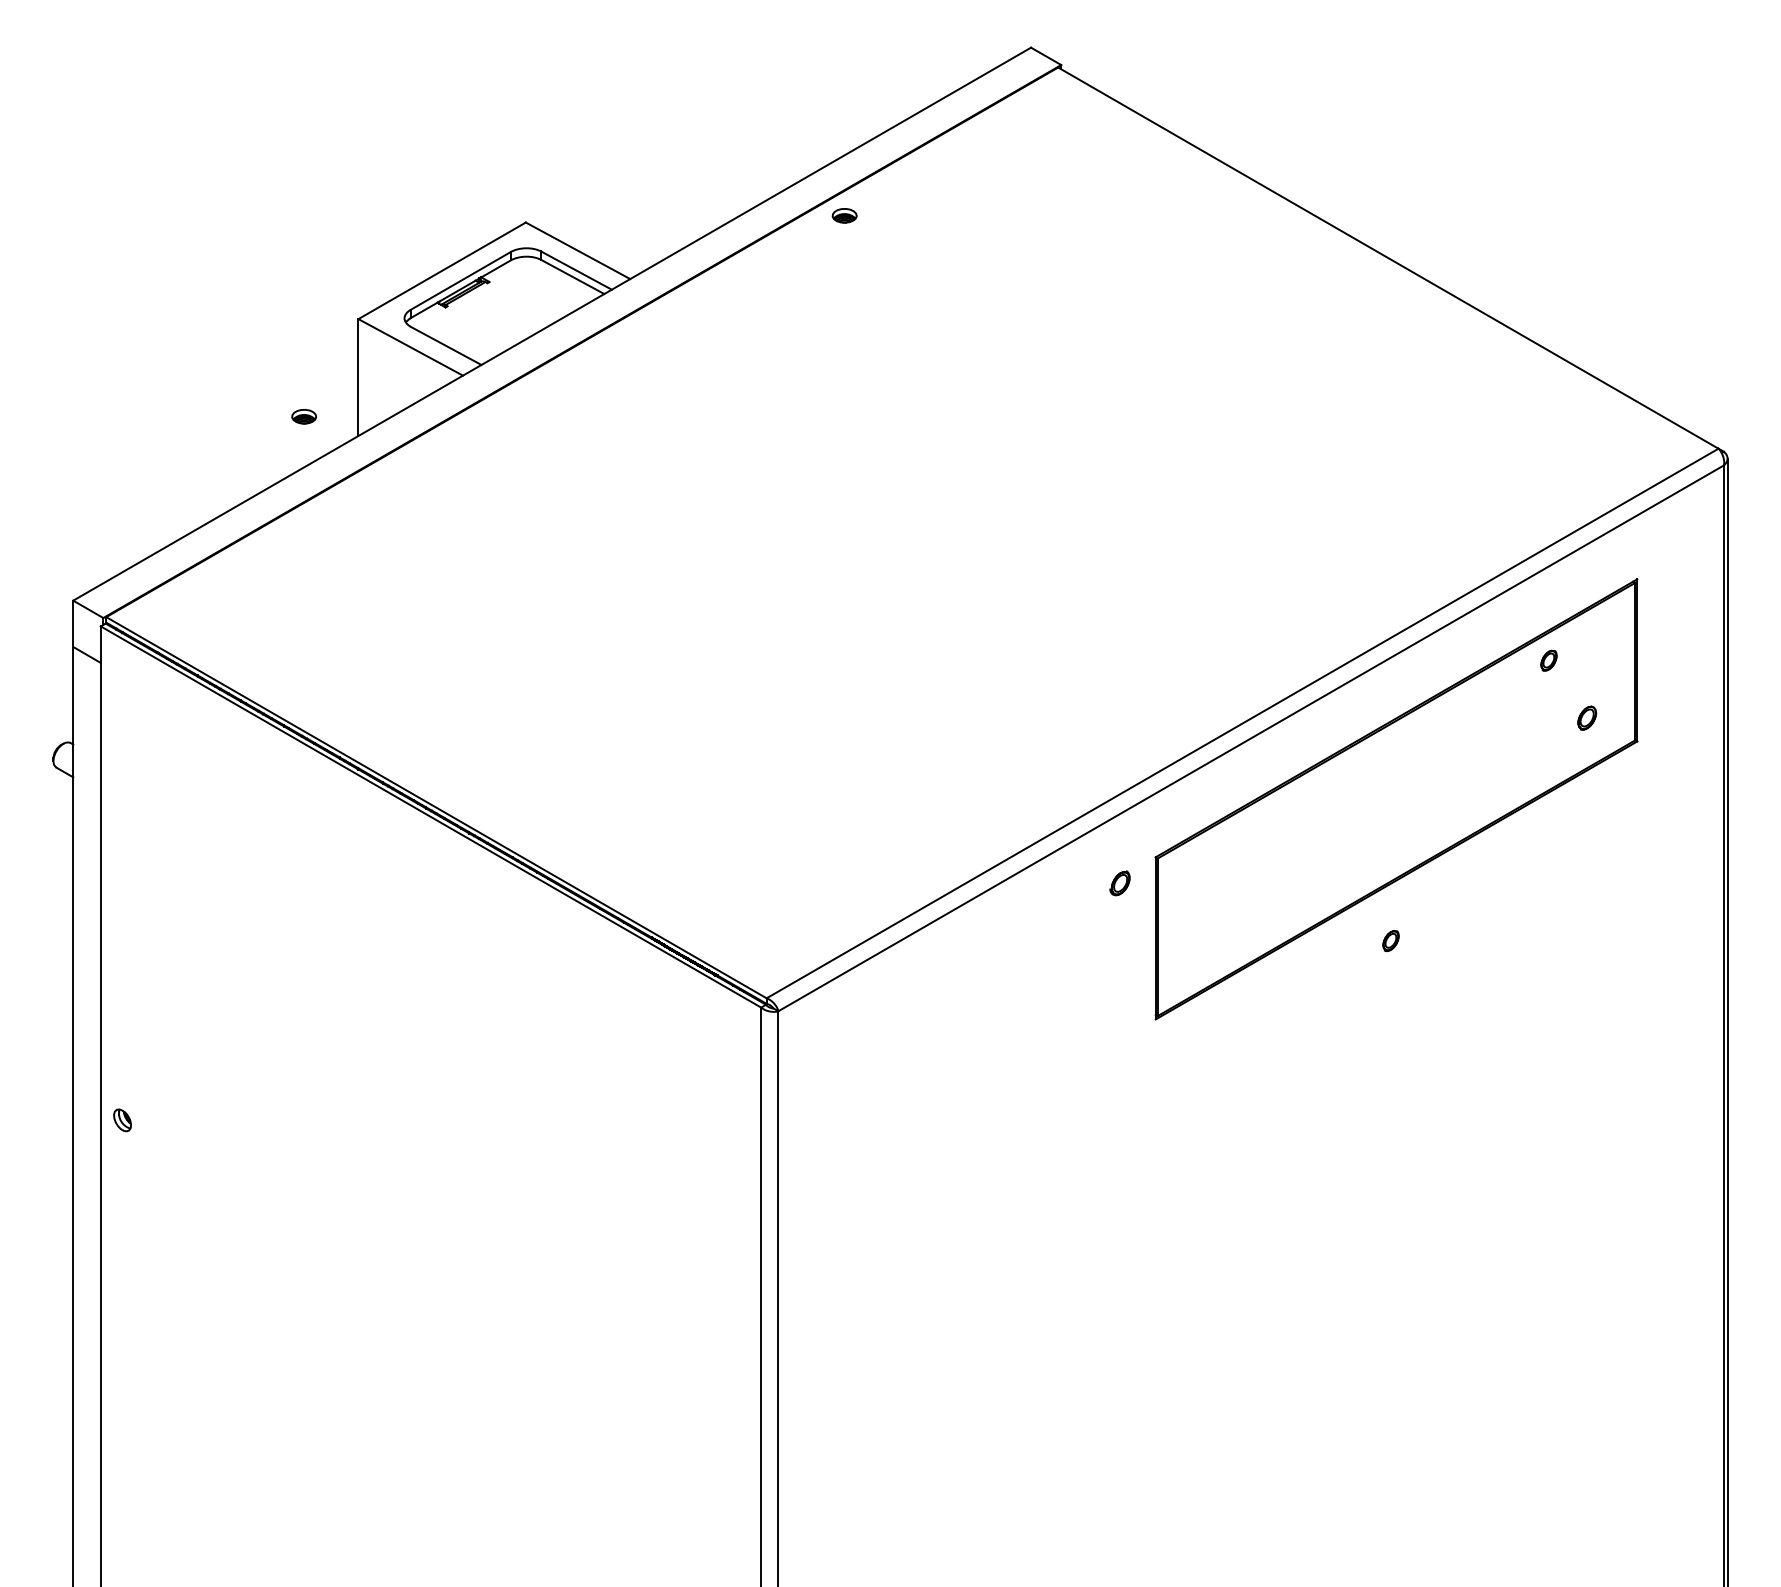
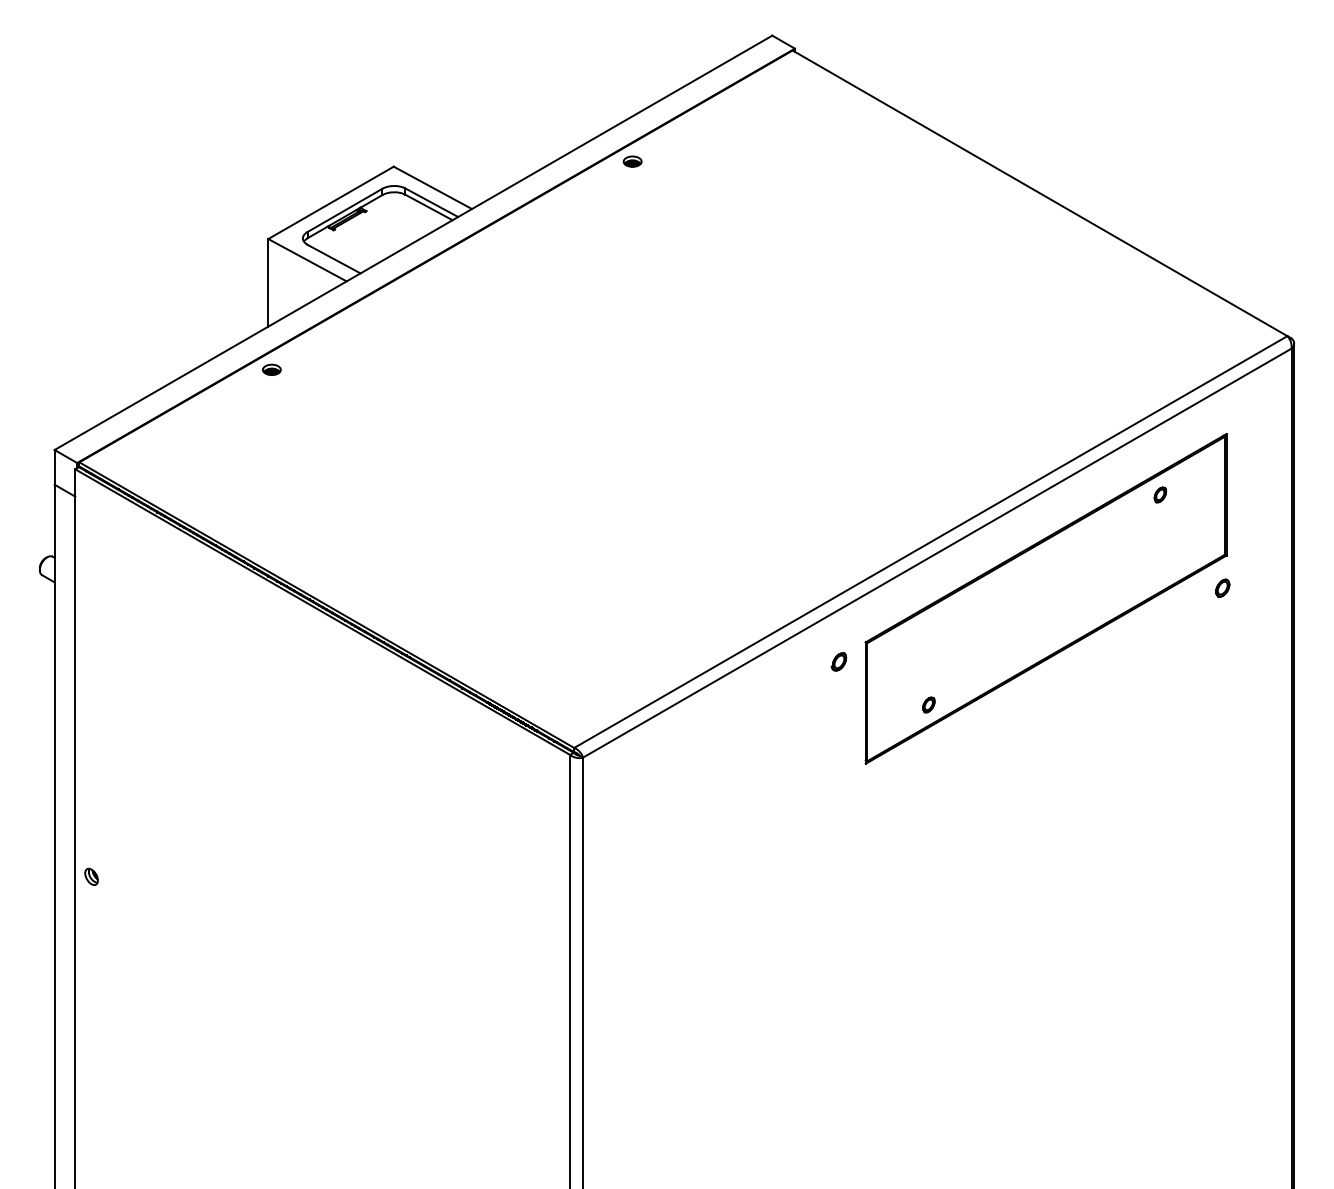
part: (304, 416) -> (272, 369), moved
part: (1587, 717) -> (1222, 587), moved
part: (1390, 941) -> (928, 705), moved
part: (122, 1120) -> (91, 876), moved

